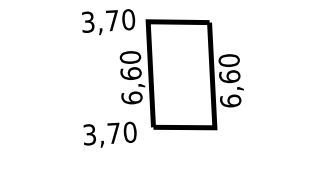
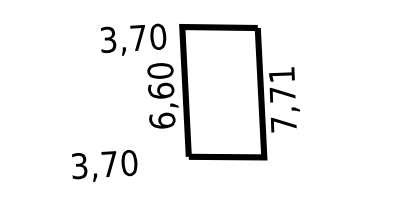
text: (108, 22) -> (133, 40), moved
text: (229, 80) -> (282, 99), 6,60 -> 7,71
text: (109, 134) -> (103, 165), moved

